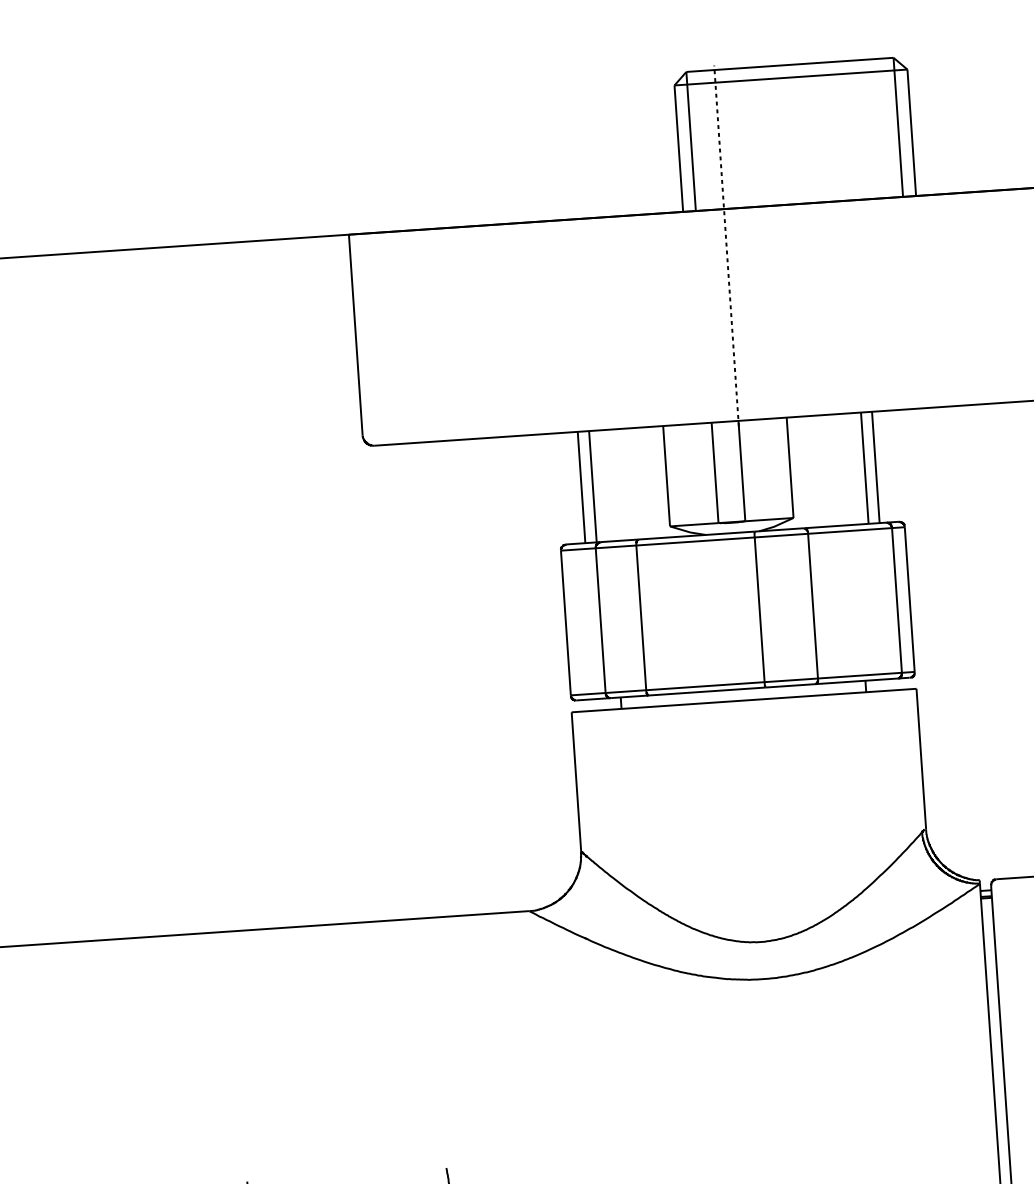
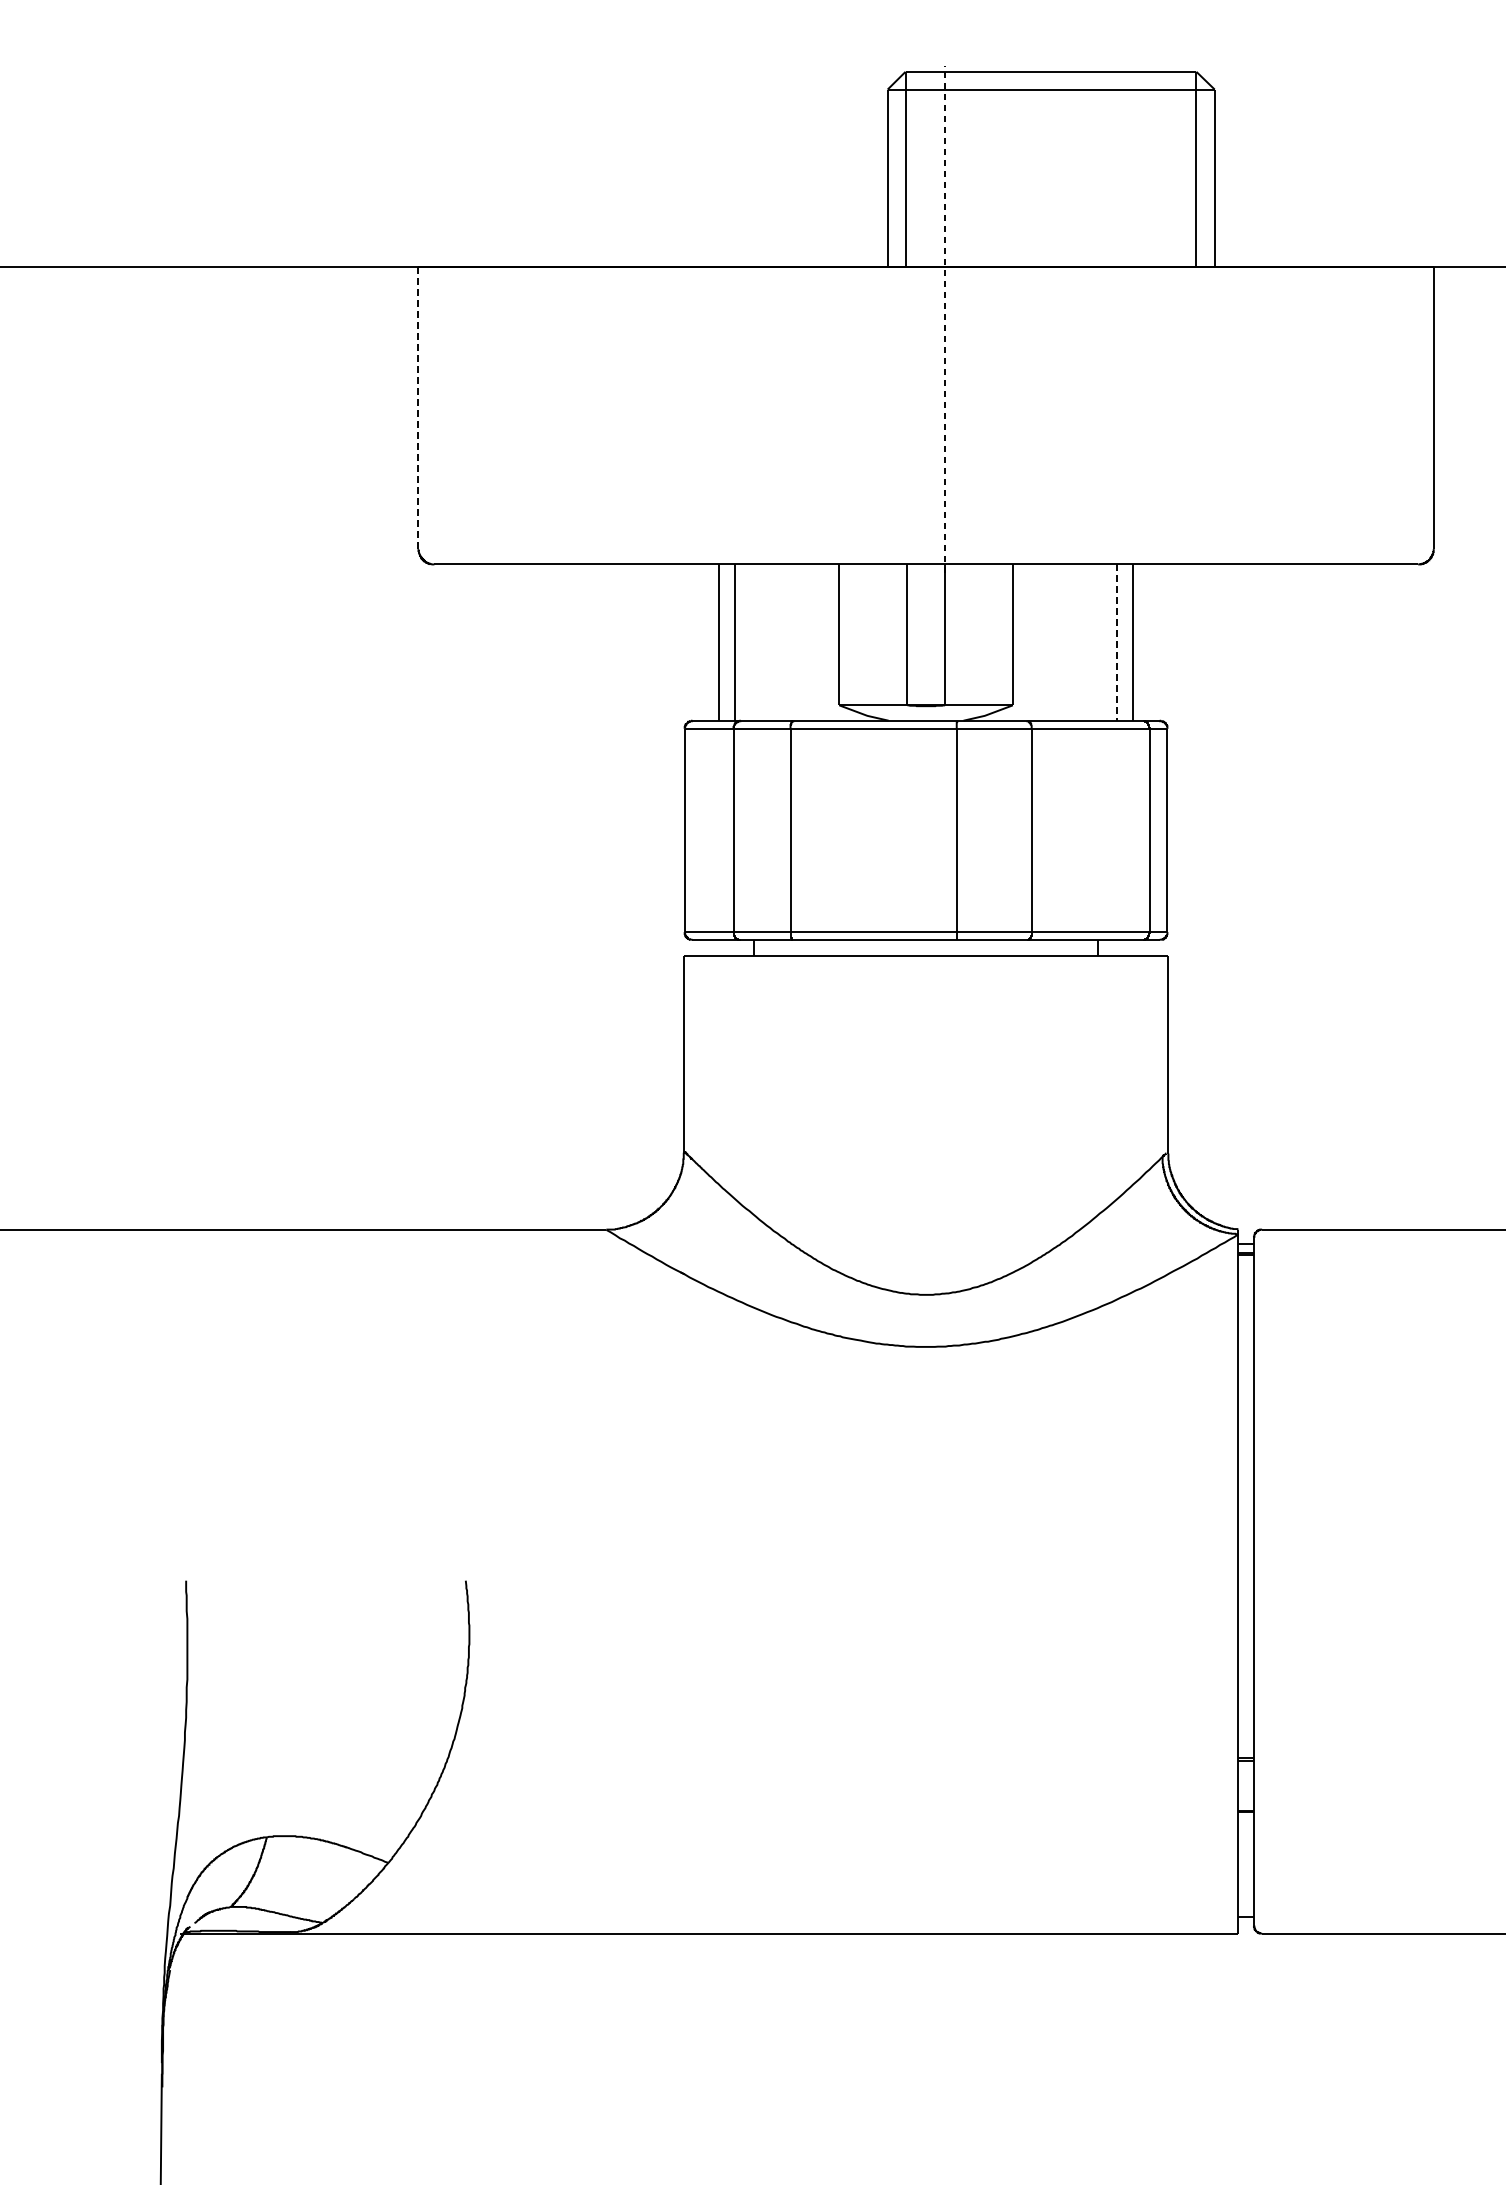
line: (355, 334) -> (418, 407), solid -> dashed
line: (865, 468) -> (1117, 642), solid -> dashed

